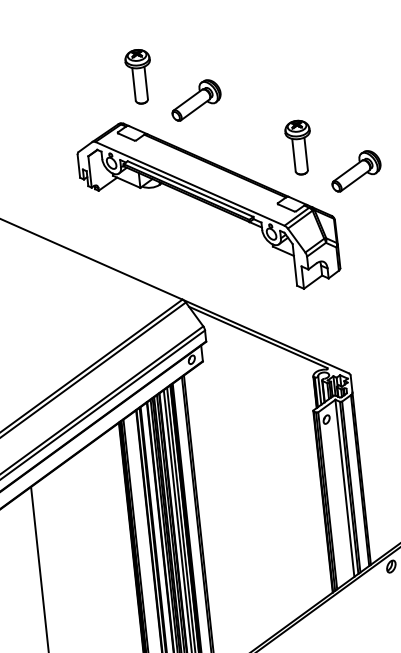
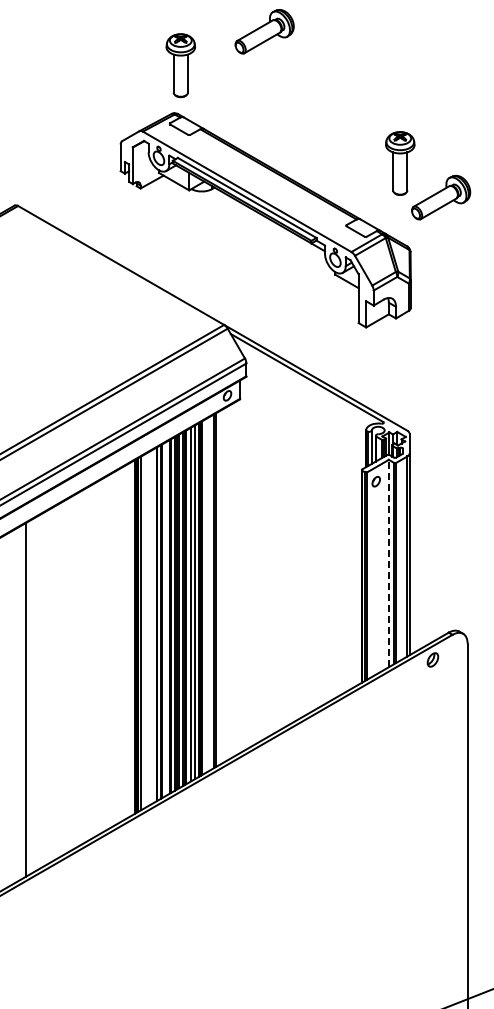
part: (139, 76) -> (180, 65), moved
part: (196, 100) -> (264, 31), moved
part: (299, 147) -> (400, 163), moved
line: (344, 488) -> (388, 563), solid -> dashed

